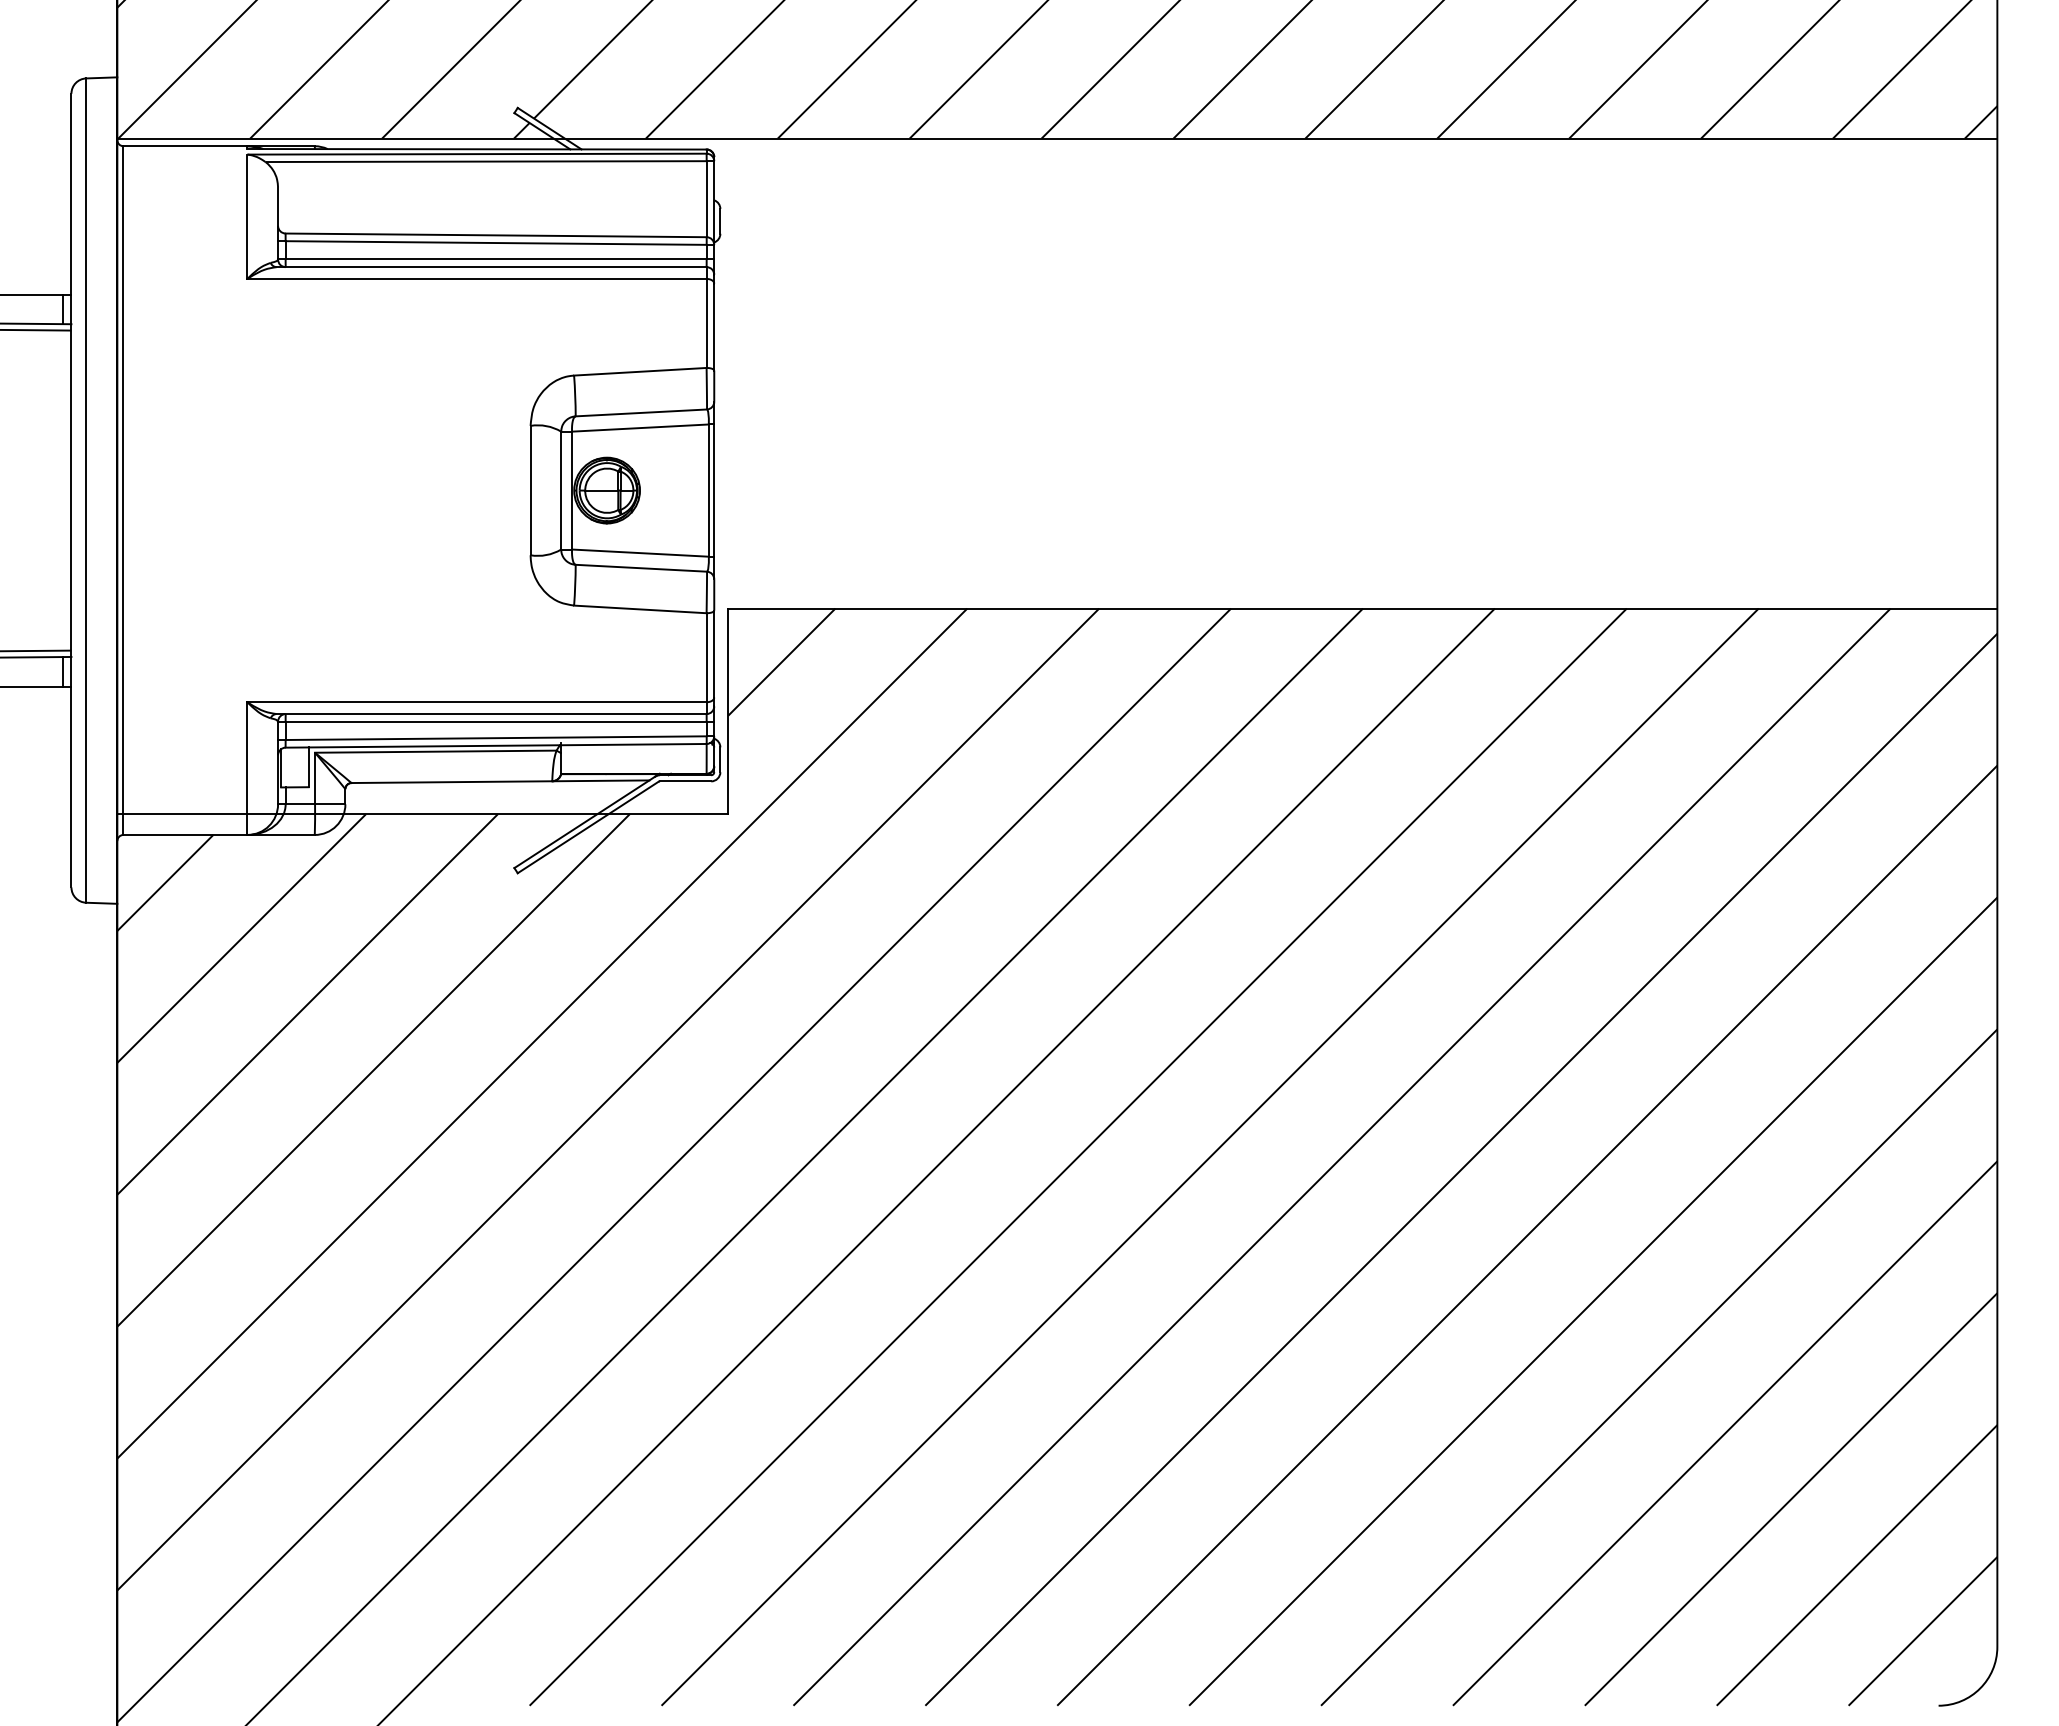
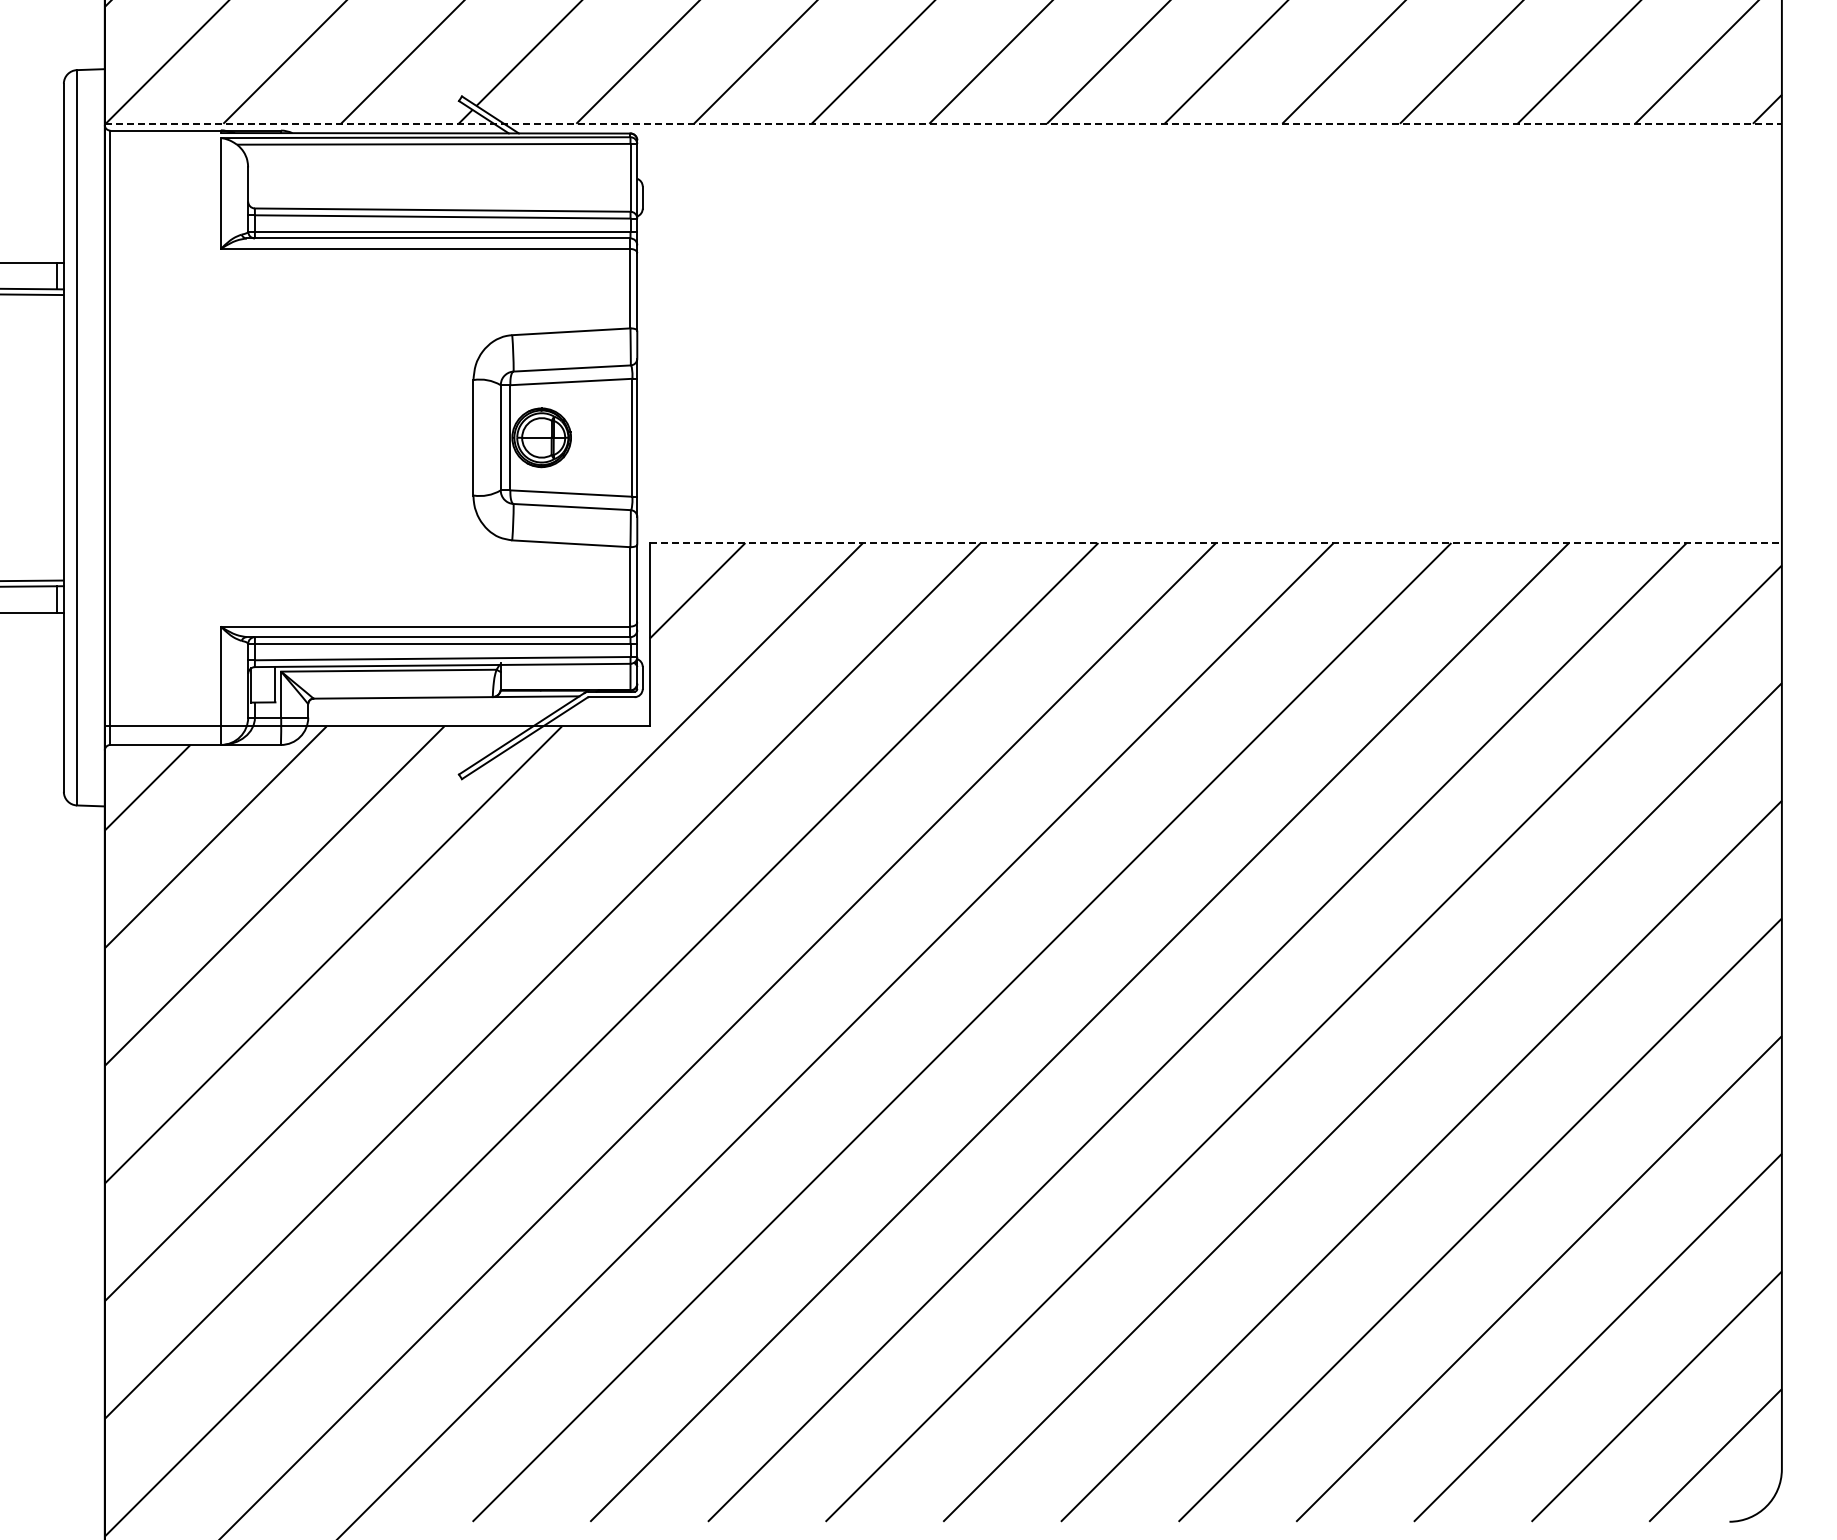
line: (1057, 138) -> (943, 123), solid -> dashed
line: (1363, 609) -> (1216, 543), solid -> dashed

